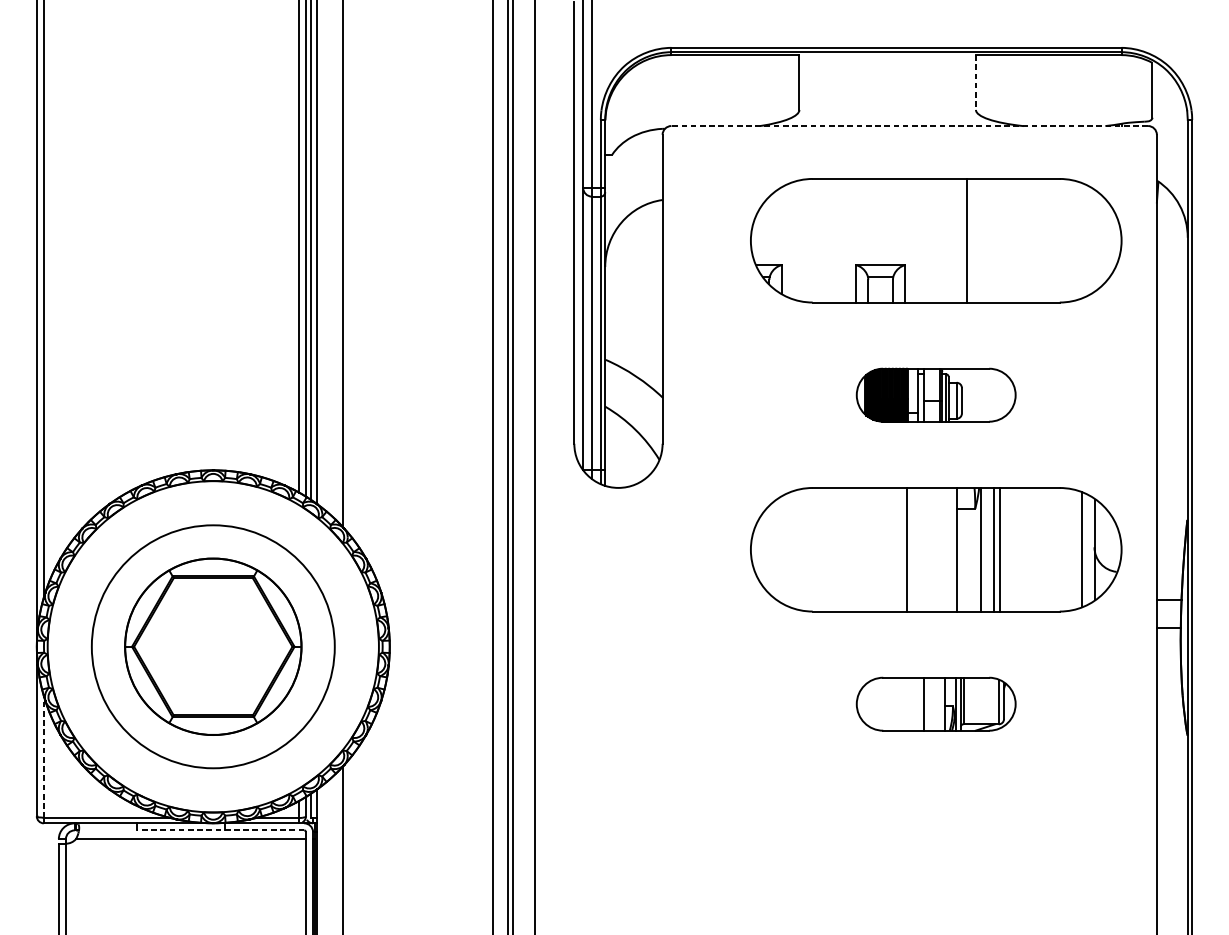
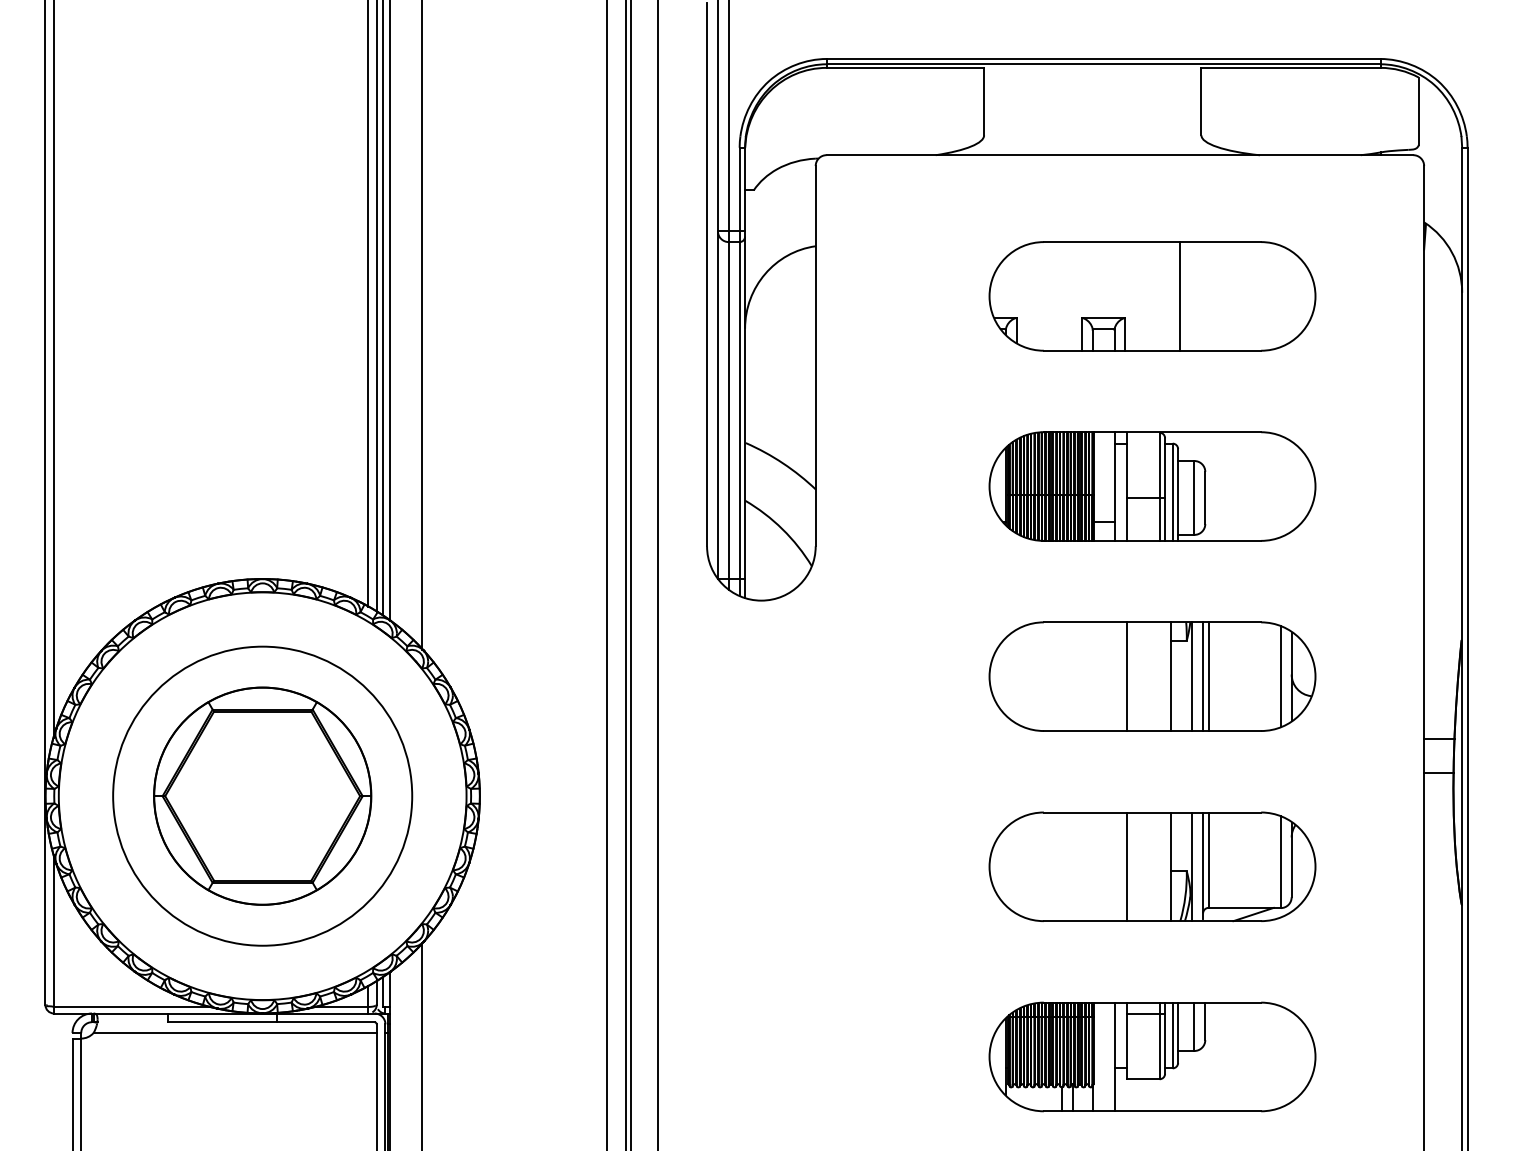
line: (976, 82) -> (1201, 101), dashed -> solid
line: (909, 126) -> (1119, 155), dashed -> solid
part: (936, 240) -> (1152, 296), size x0.71
part: (936, 395) -> (1152, 486), size x1.67
part: (936, 549) -> (1152, 676), size x0.71
part: (936, 703) -> (1152, 866), size x1.67
line: (44, 755) -> (54, 930), dashed -> solid
line: (219, 830) -> (270, 1022), dashed -> solid
part: (936, 858) -> (1152, 1056), added

